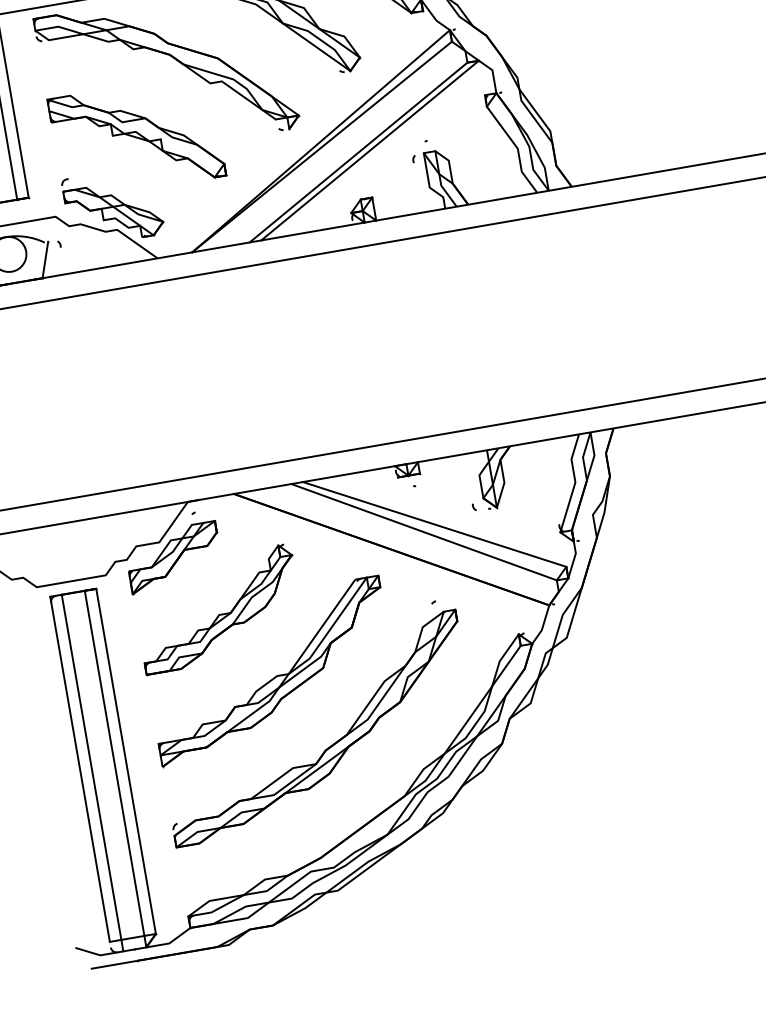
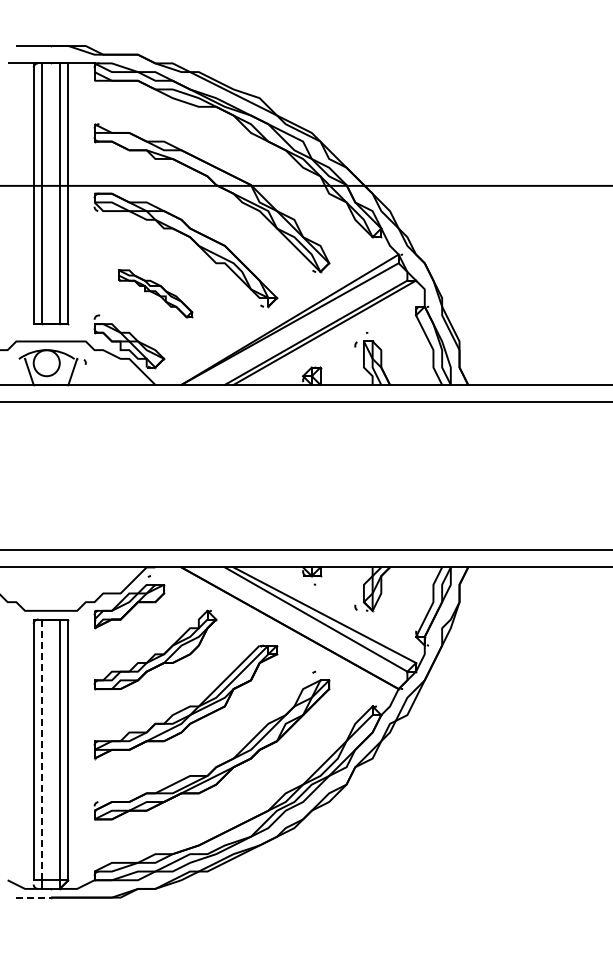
part: (136, 137) -> (155, 293), size x0.6
line: (91, 766) -> (42, 749), solid -> dashed
line: (113, 964) -> (33, 897), solid -> dashed

